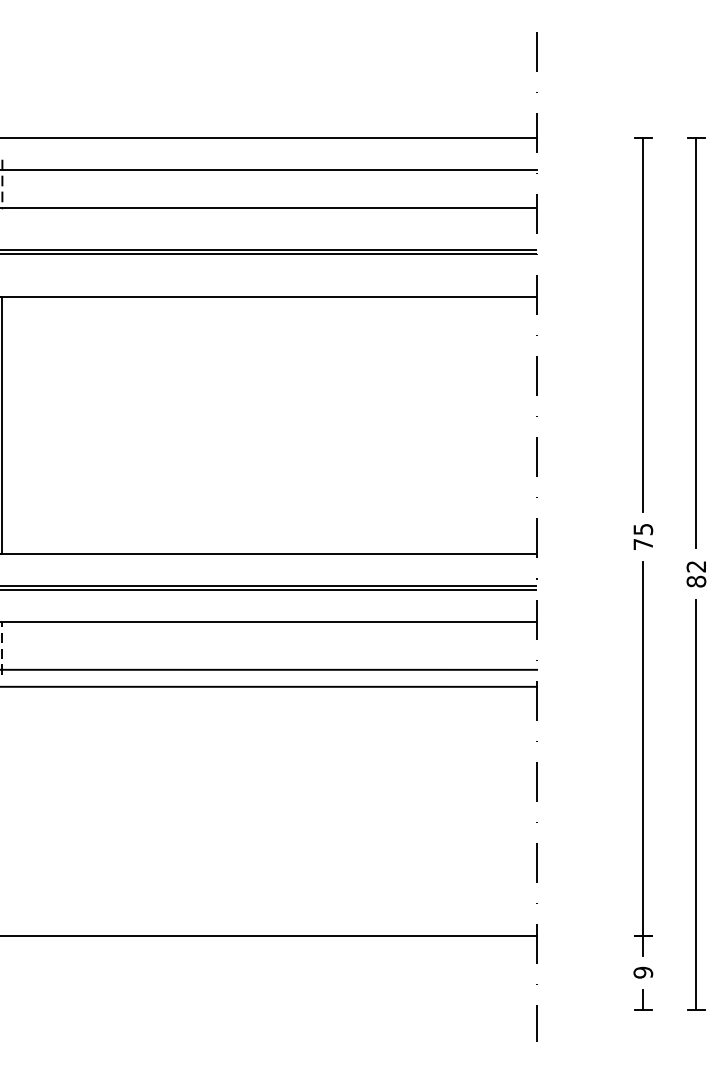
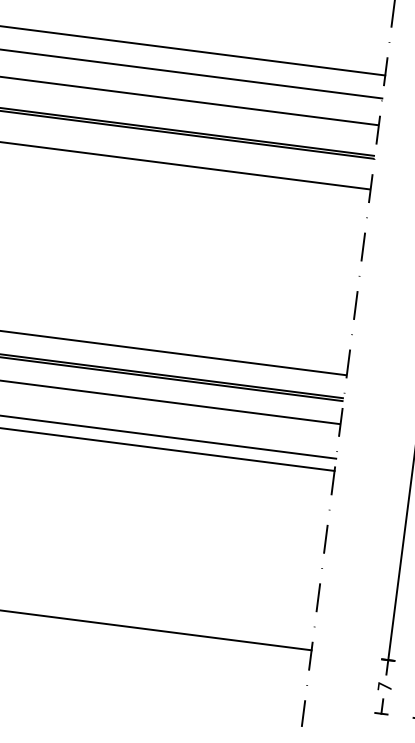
text: (643, 972) -> (384, 686), 9 -> 7

